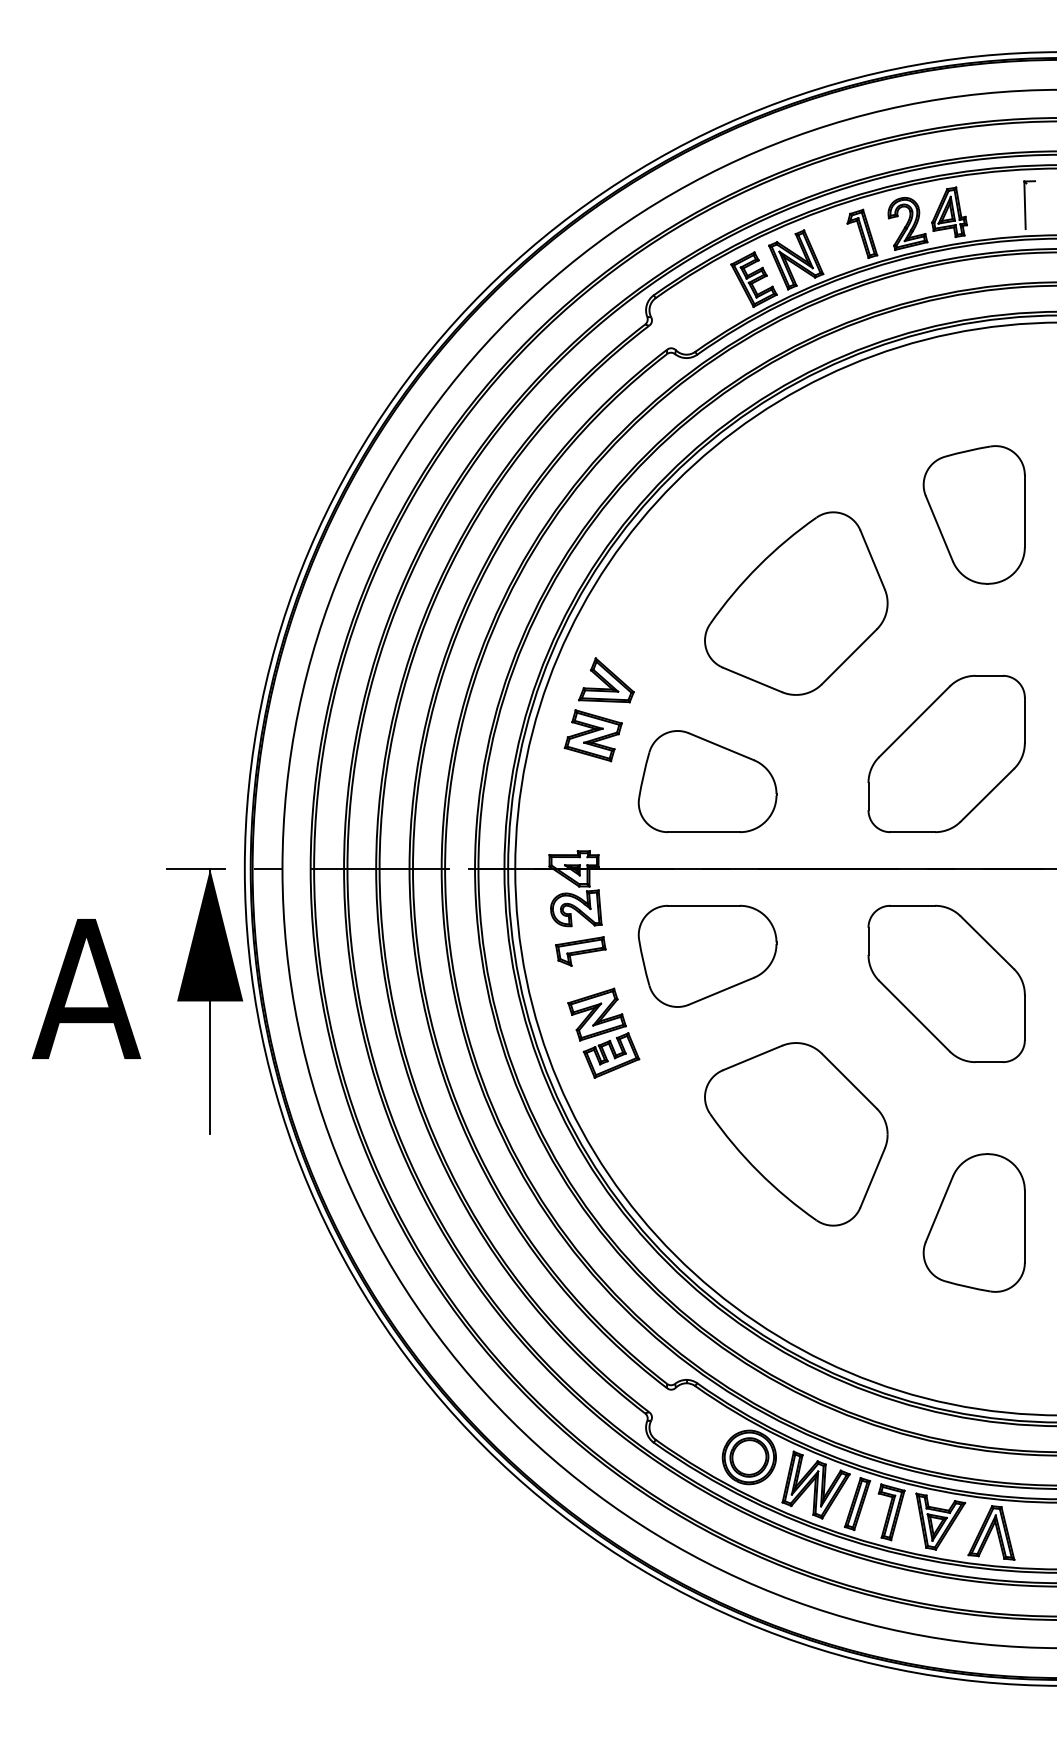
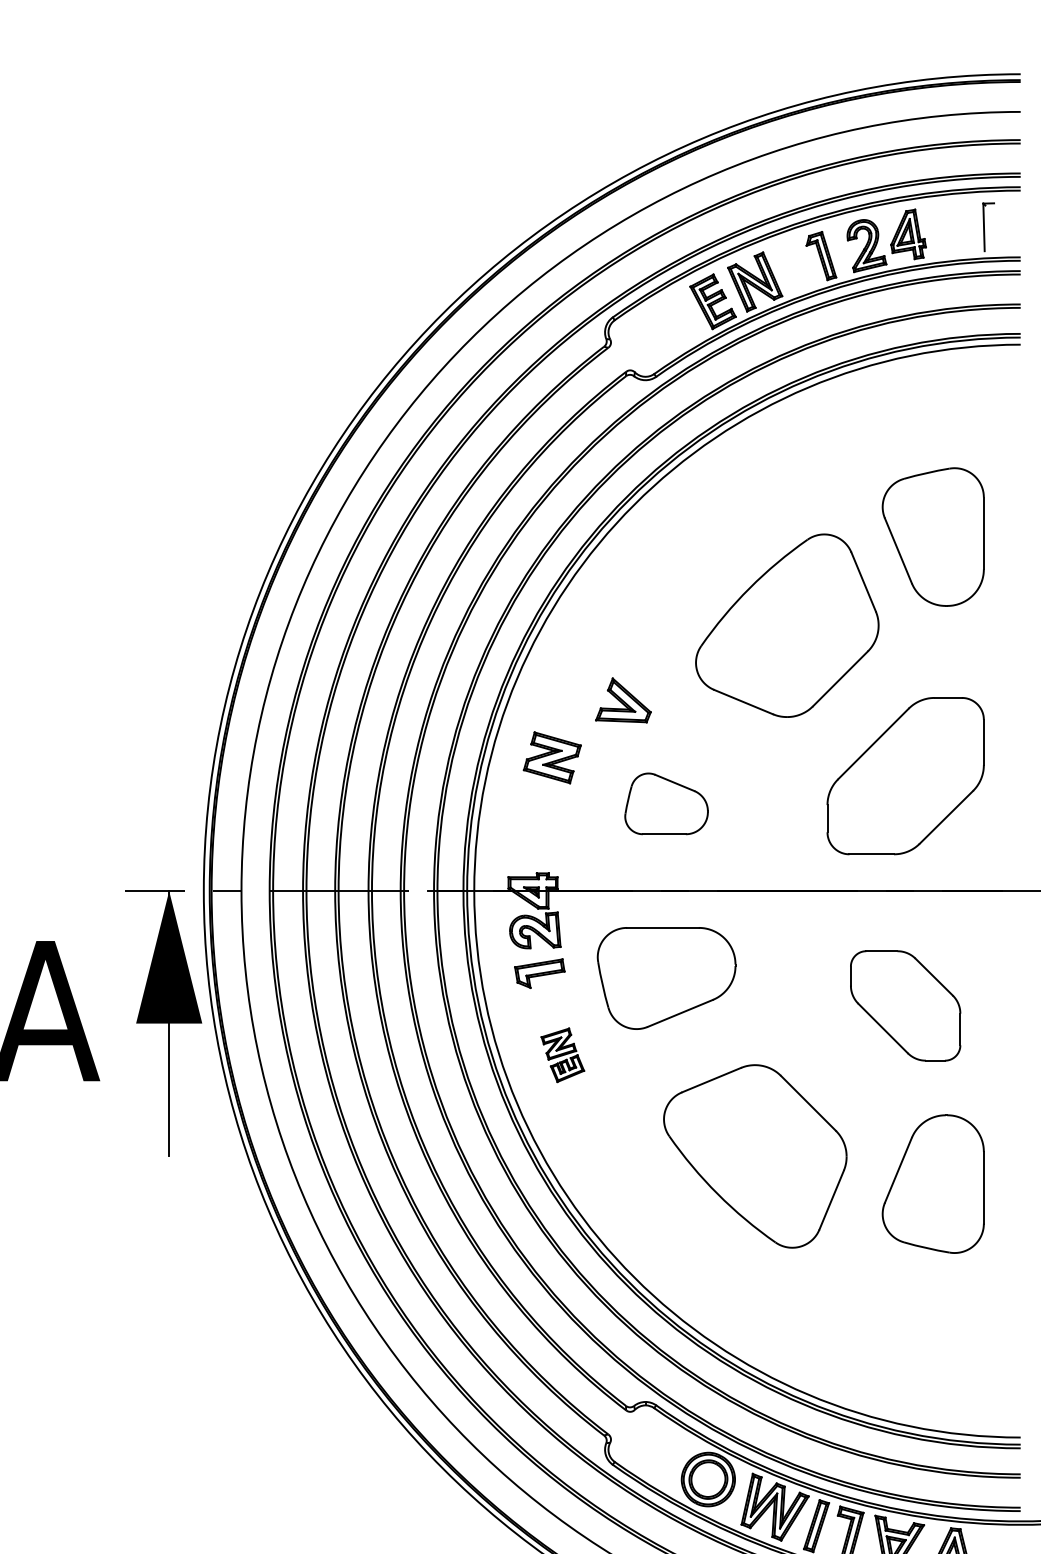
part: (796, 603) -> (787, 625), moved
part: (606, 680) -> (623, 700), moved
part: (707, 781) -> (666, 803), size x0.6
part: (946, 983) -> (905, 1005), size x0.7
part: (603, 1032) -> (562, 1054), size x0.6
part: (973, 1222) -> (932, 1183), moved

